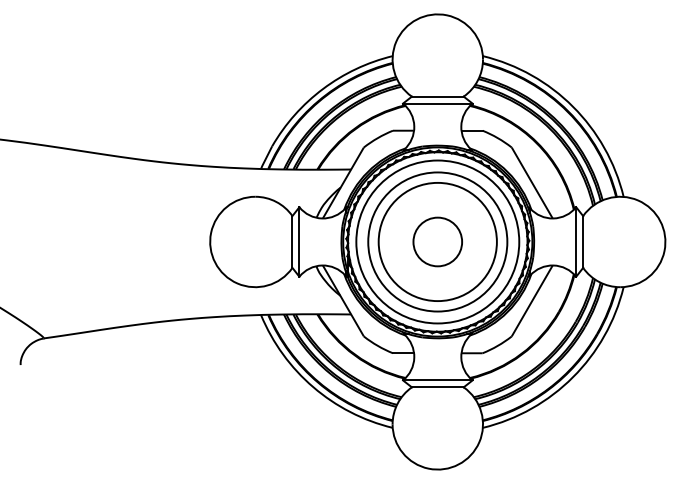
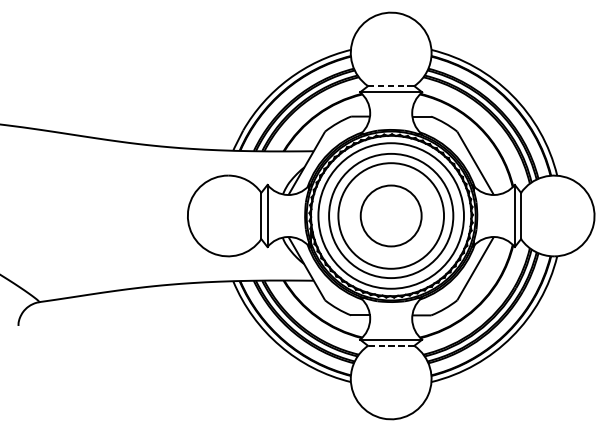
line: (437, 96) -> (390, 86), solid -> dashed
circle: (437, 241) -> (390, 215), size x1.4
line: (437, 387) -> (390, 345), solid -> dashed

